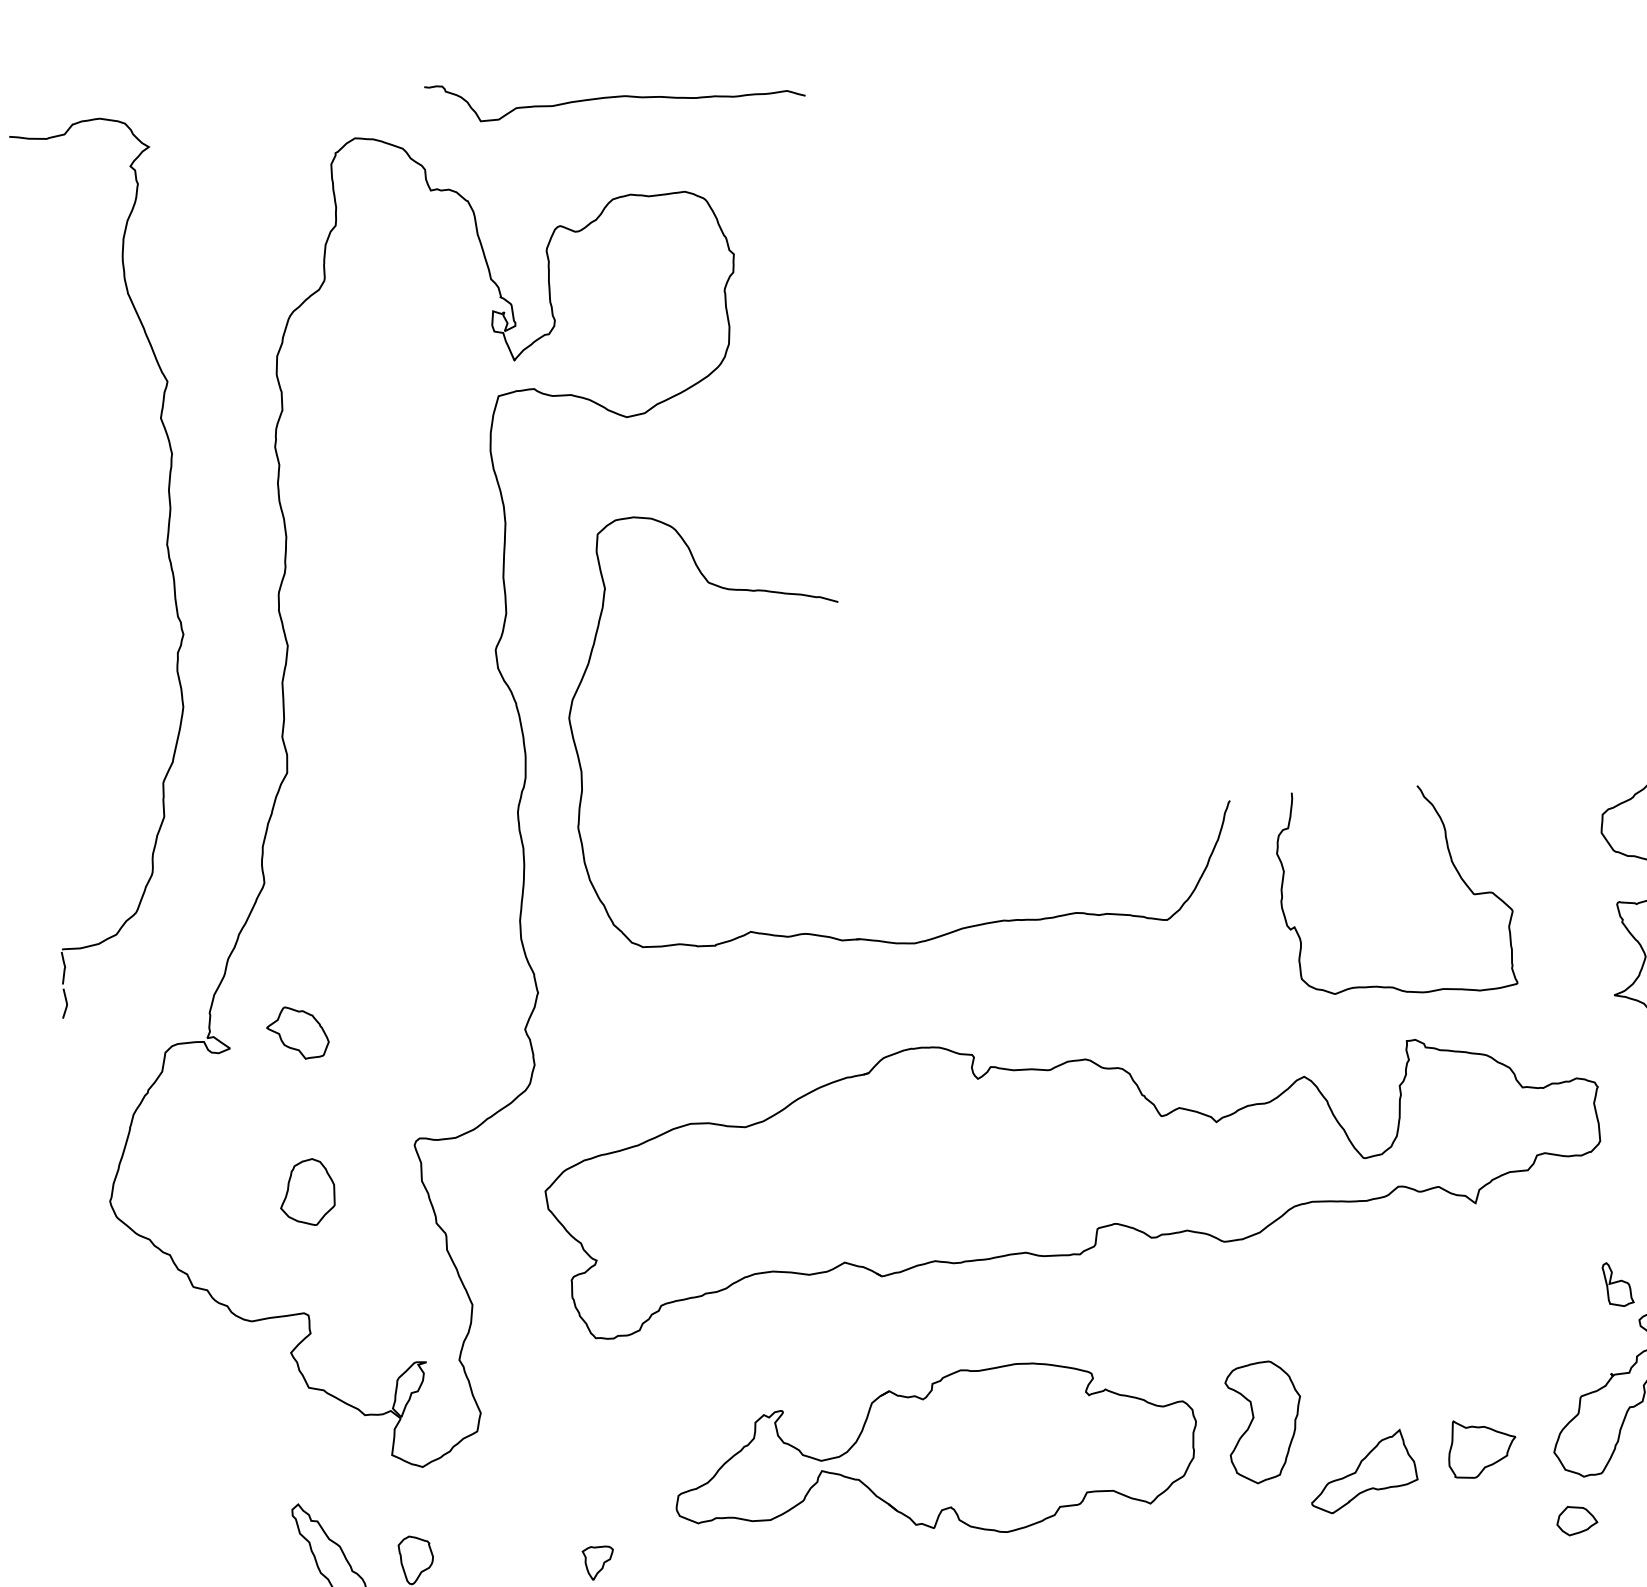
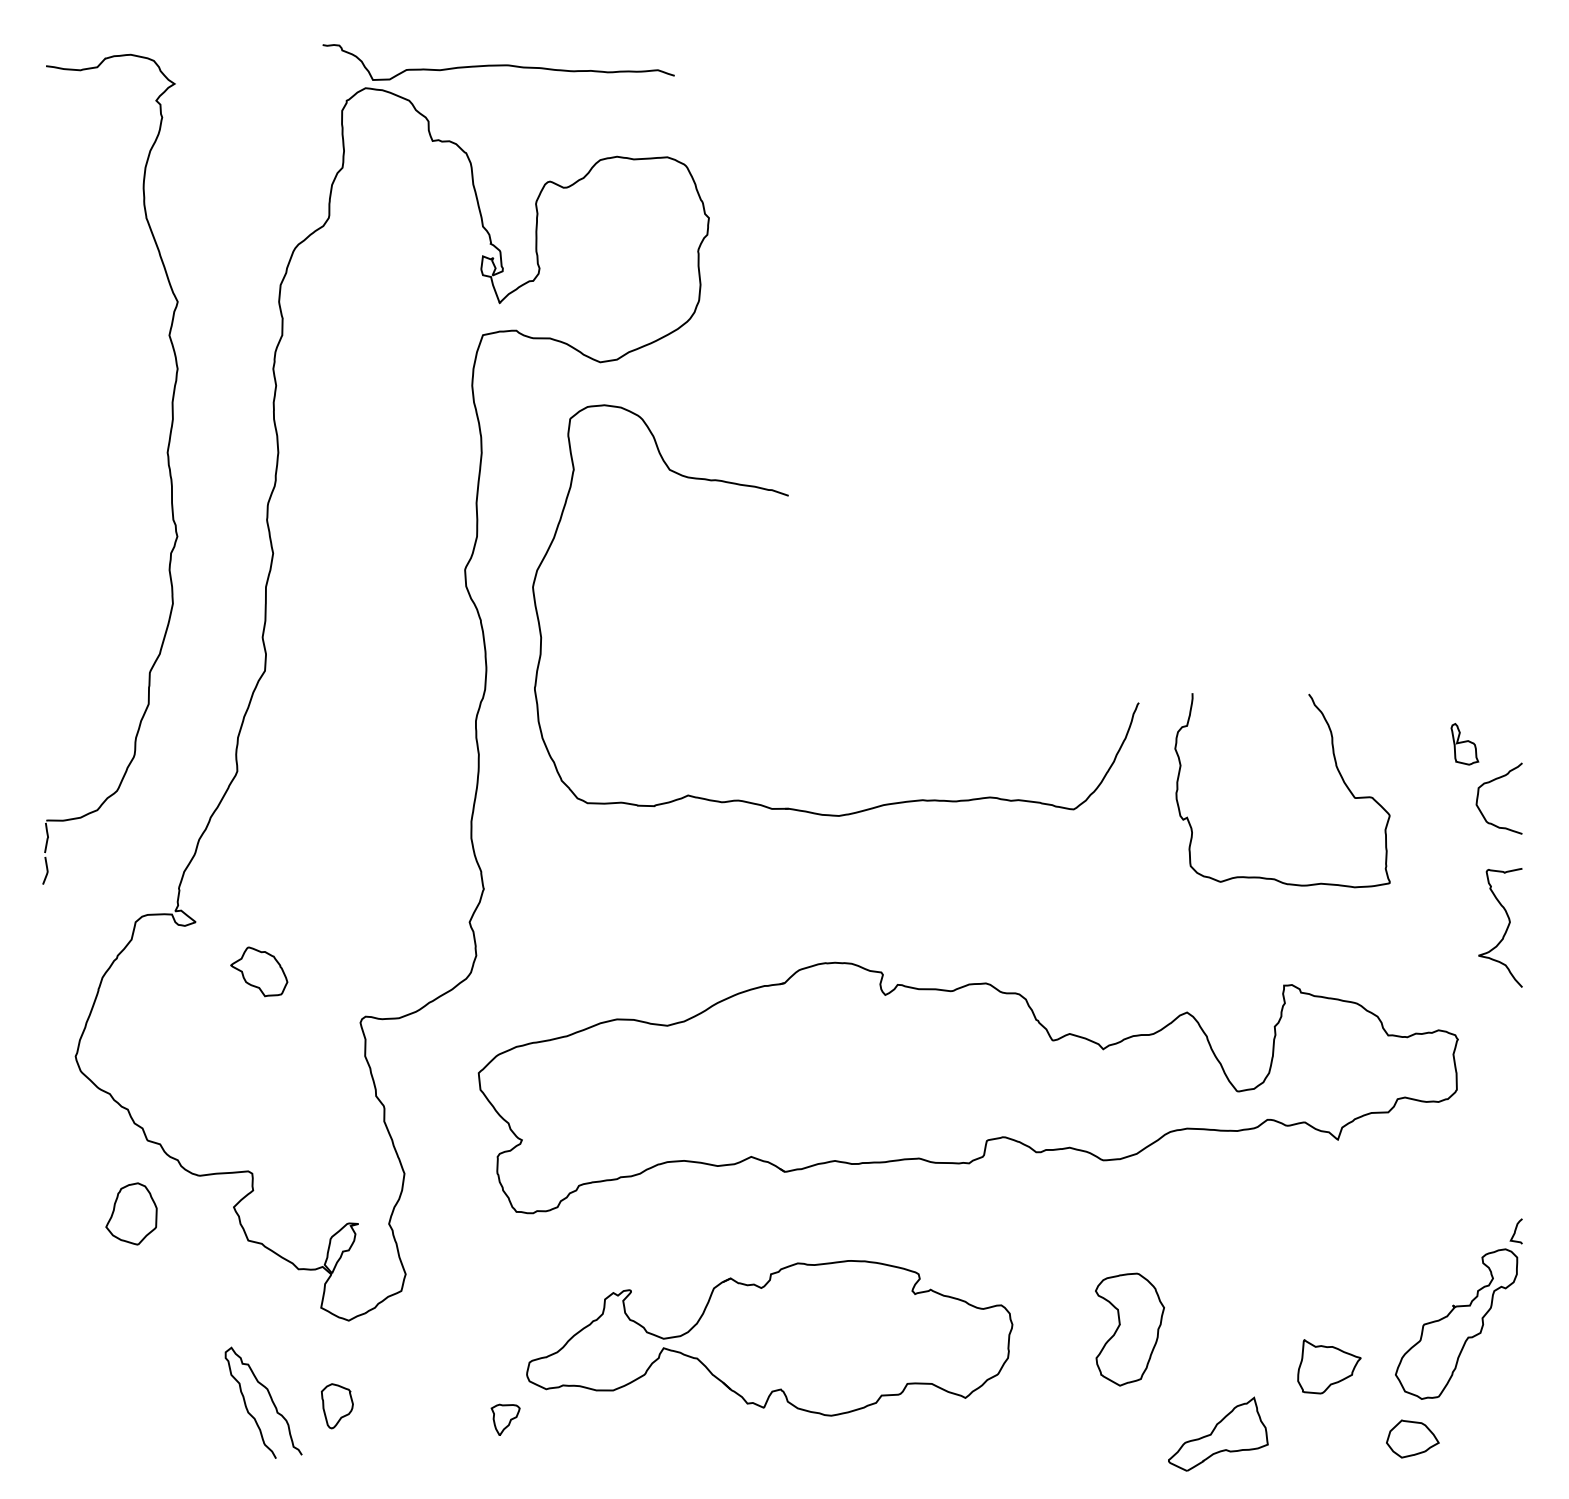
curve: (614, 95) -> (498, 64), moved
part: (838, 602) -> (788, 496), moved
curve: (1450, 861) -> (1335, 766), moved
part: (298, 1032) -> (259, 971), moved
part: (307, 1192) -> (131, 1213), moved
part: (1617, 1284) -> (1464, 744), moved
part: (935, 1453) -> (769, 1338), moved
part: (1363, 1470) -> (1218, 1433), moved
part: (1576, 1520) -> (1412, 1439), size x1.4

